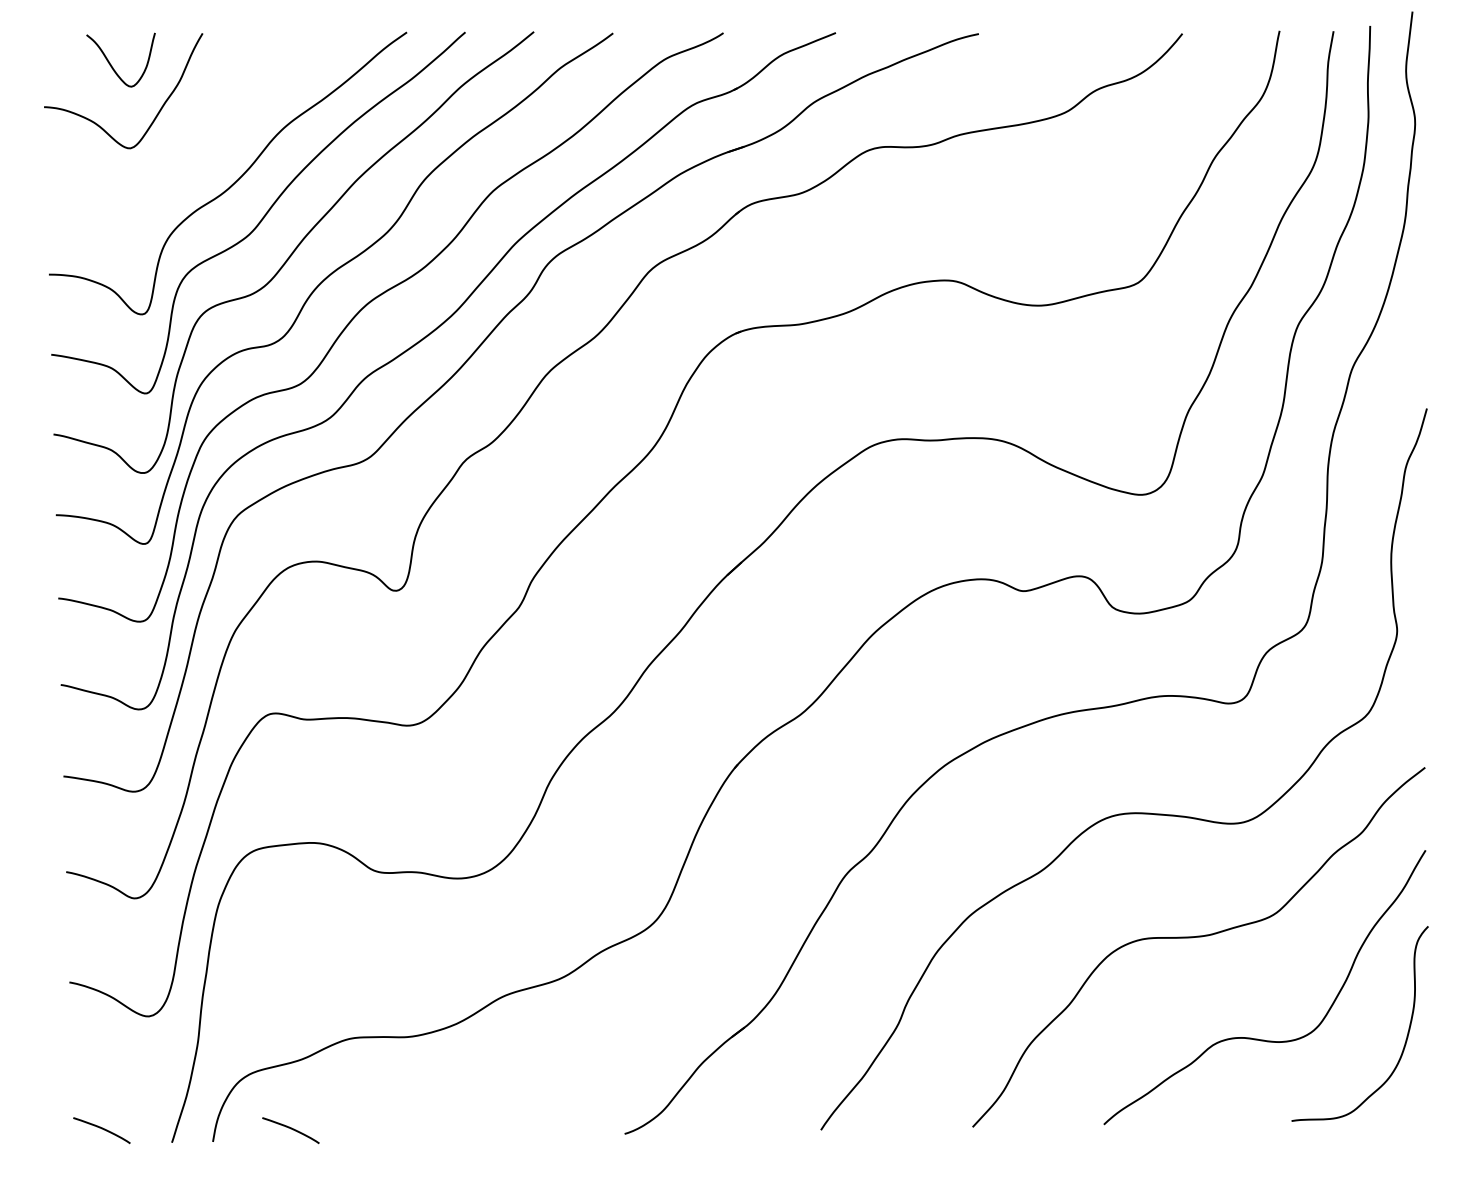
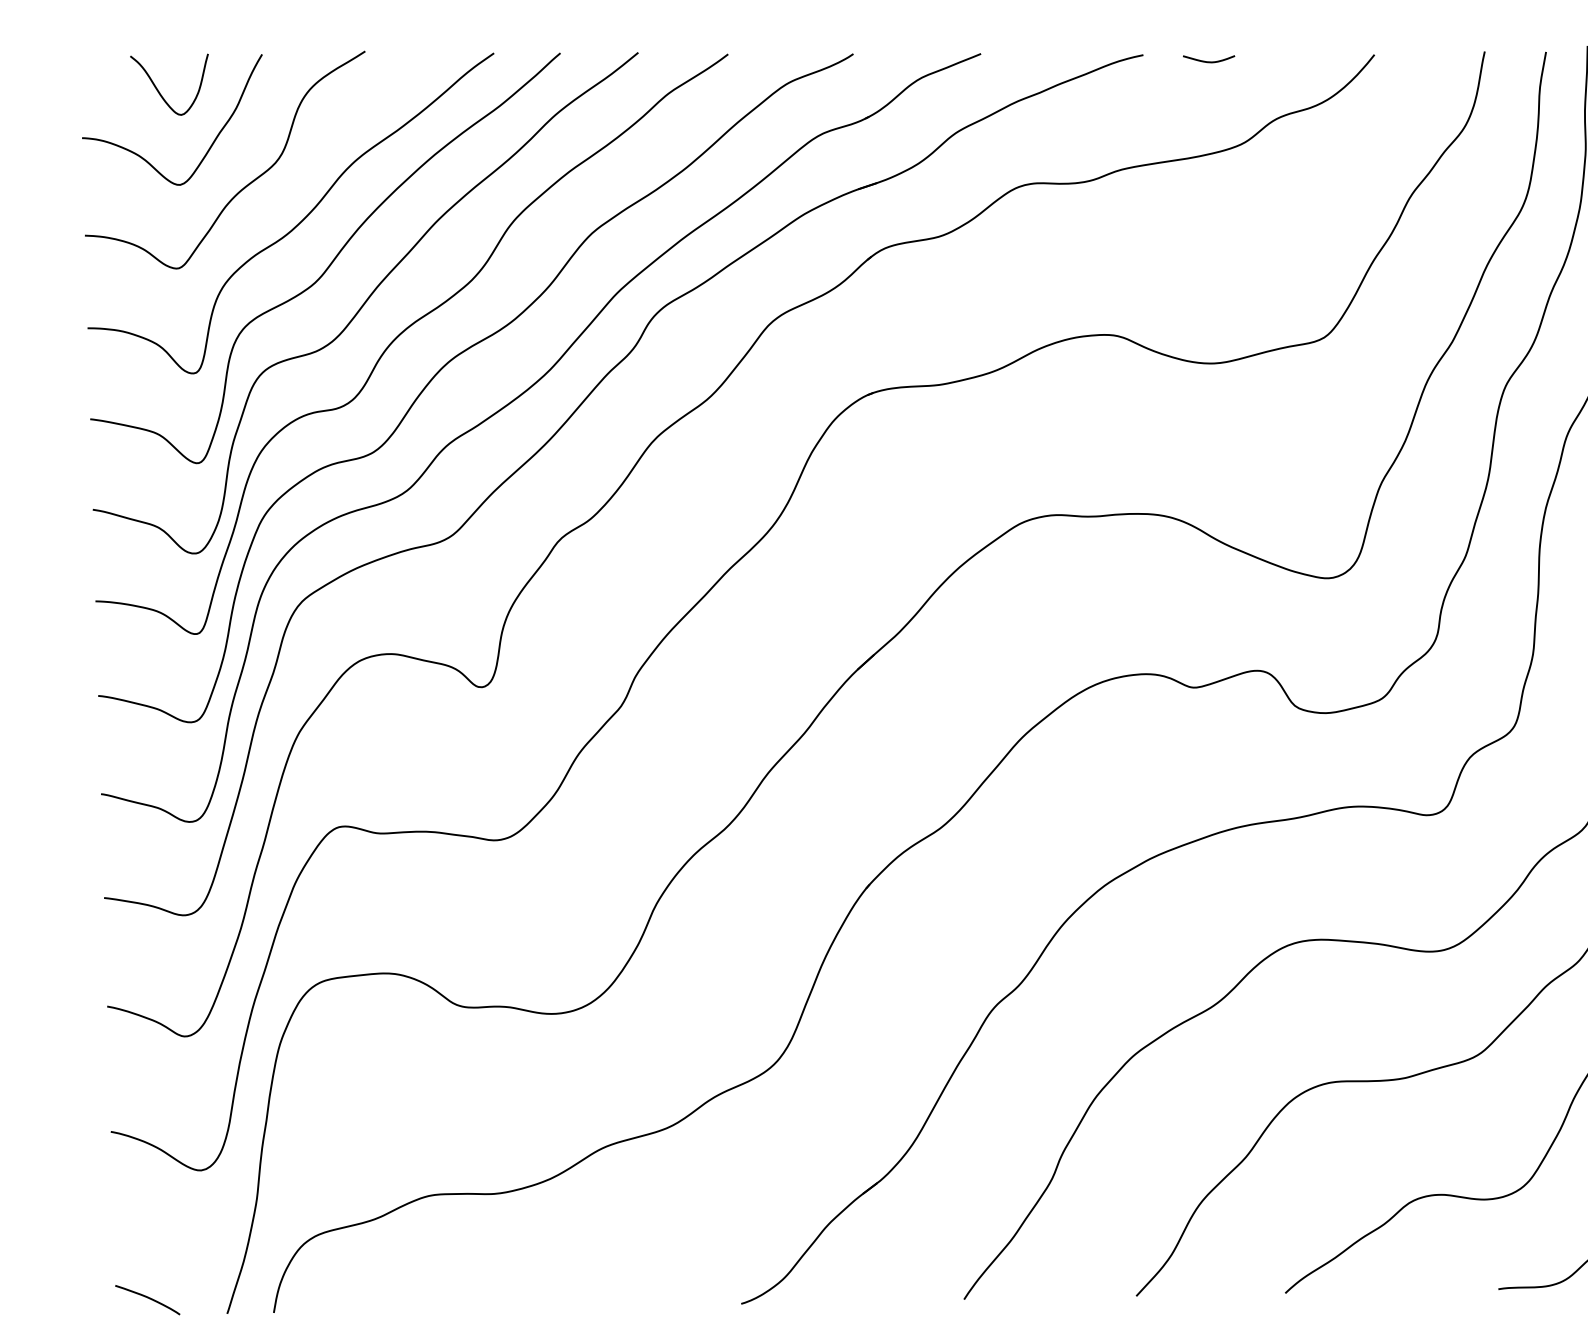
curve: (1036, 39) -> (1208, 61), added
curve: (189, 147) -> (247, 183), added
curve: (290, 1129) -> (361, 1298), removed

